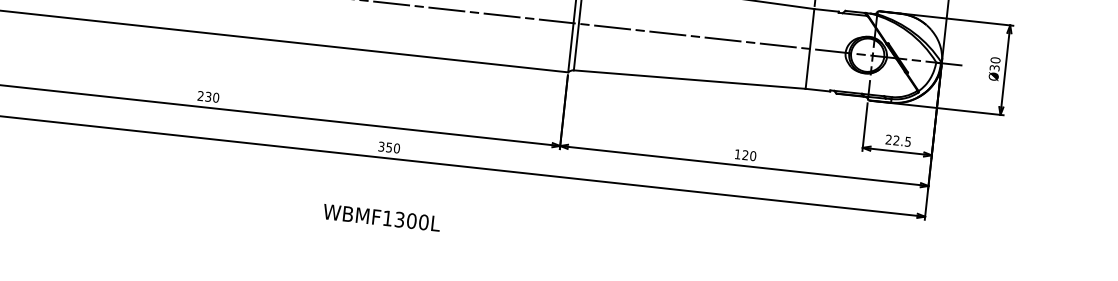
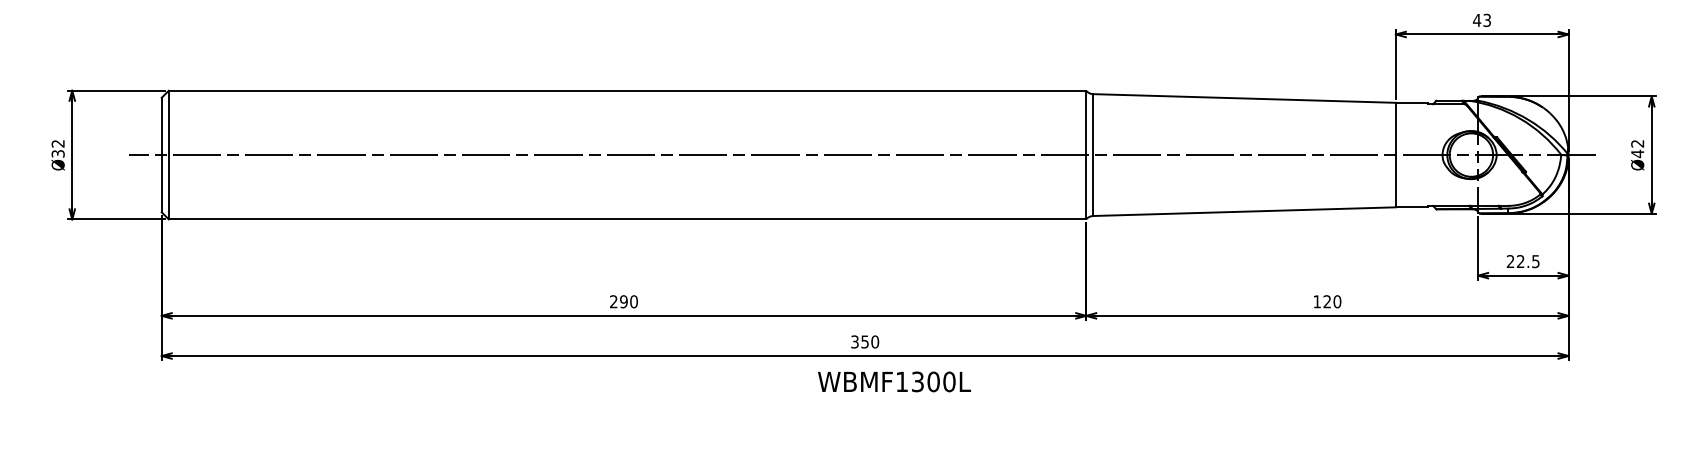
text: (995, 63) -> (1637, 148), Ø30 -> Ø42
text: (208, 96) -> (623, 301), 230 -> 290
text: (381, 217) -> (894, 381), moved

